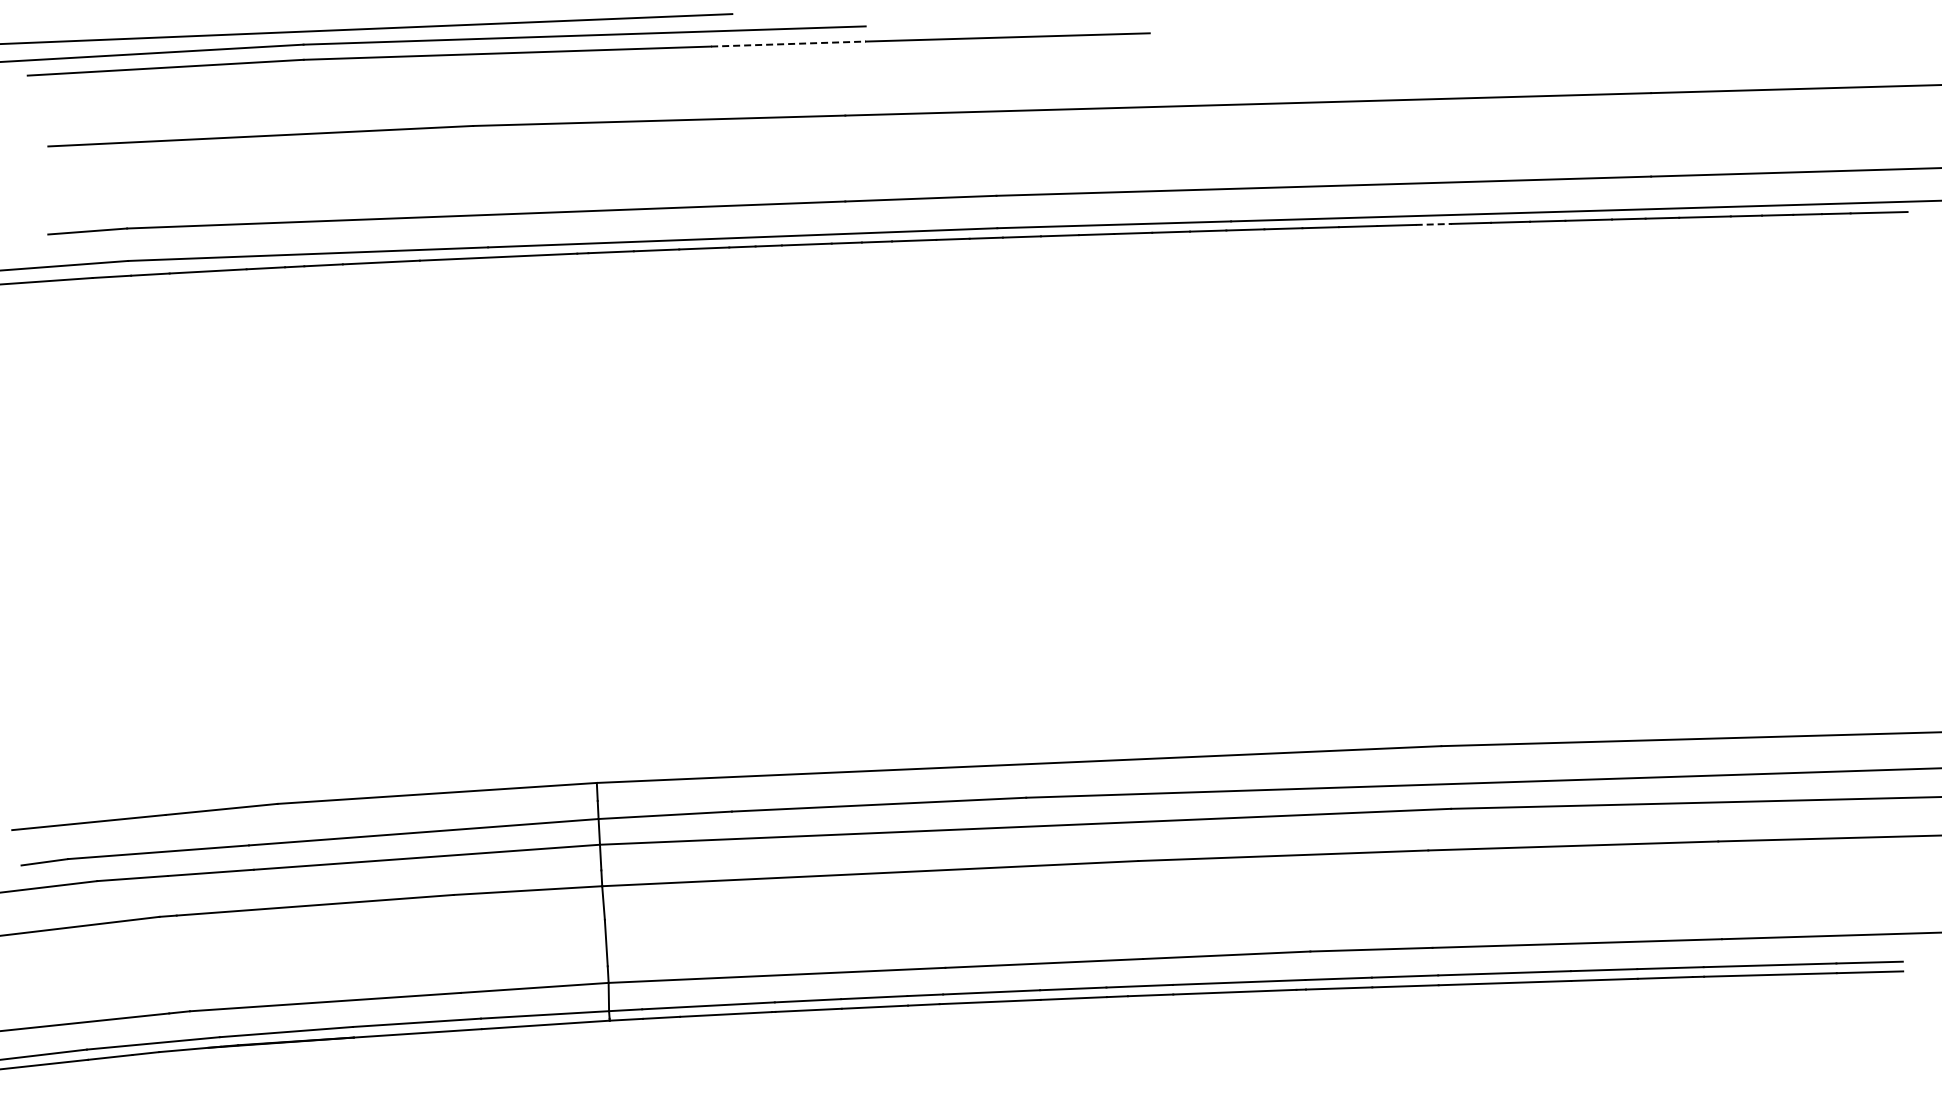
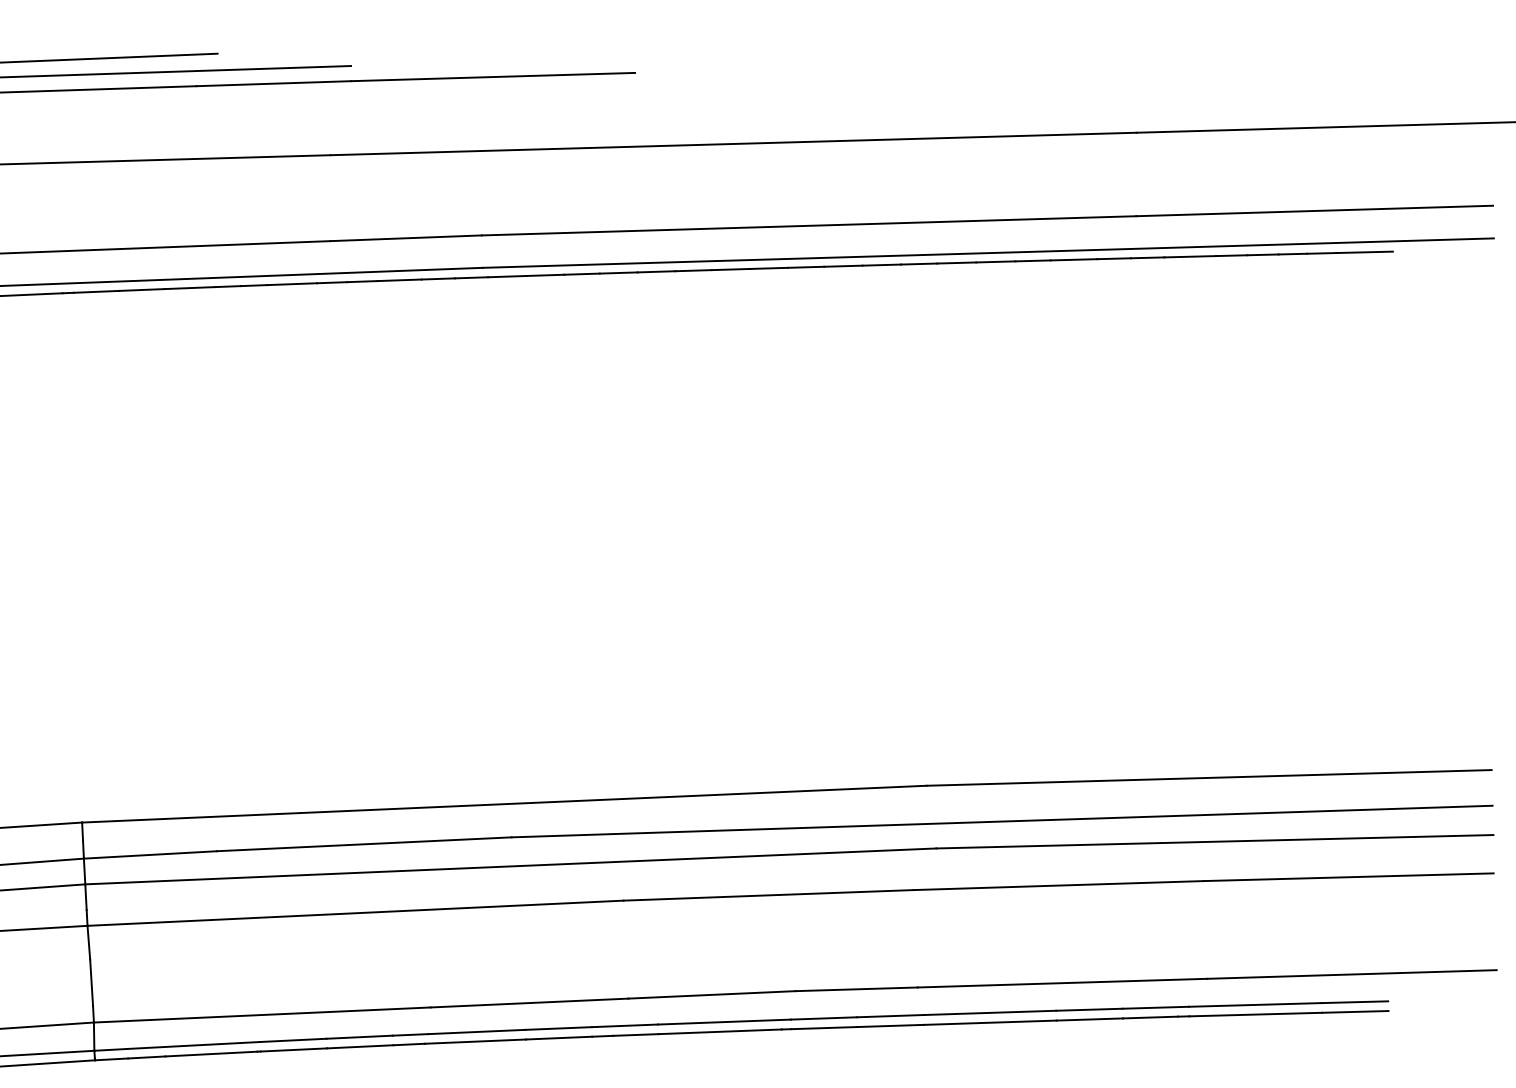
line: (789, 44) -> (274, 84), dashed -> solid
line: (1434, 224) -> (919, 264), dashed -> solid

